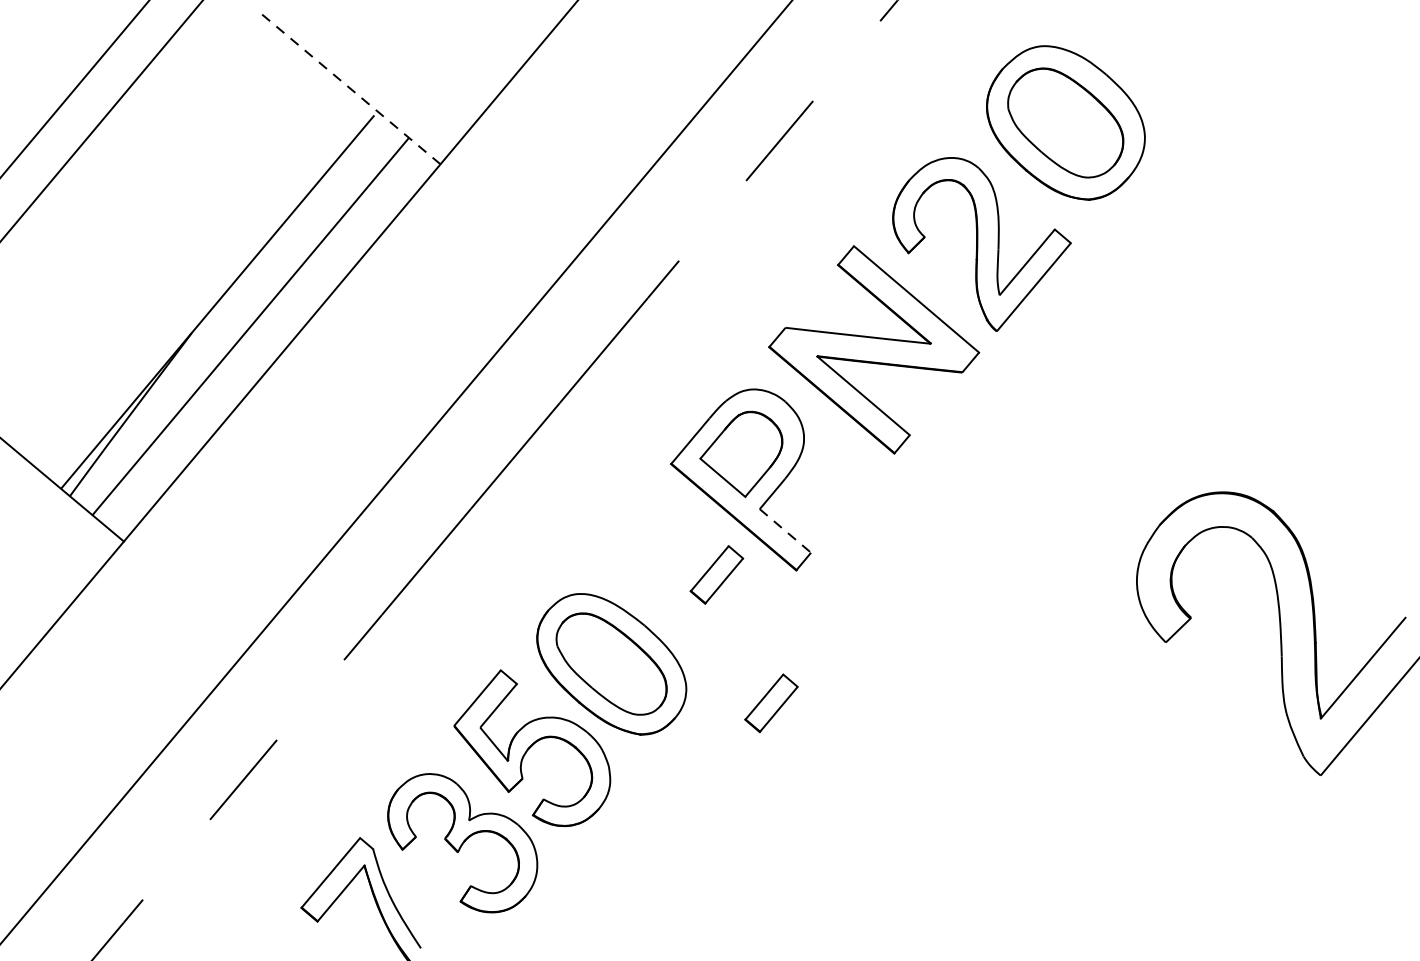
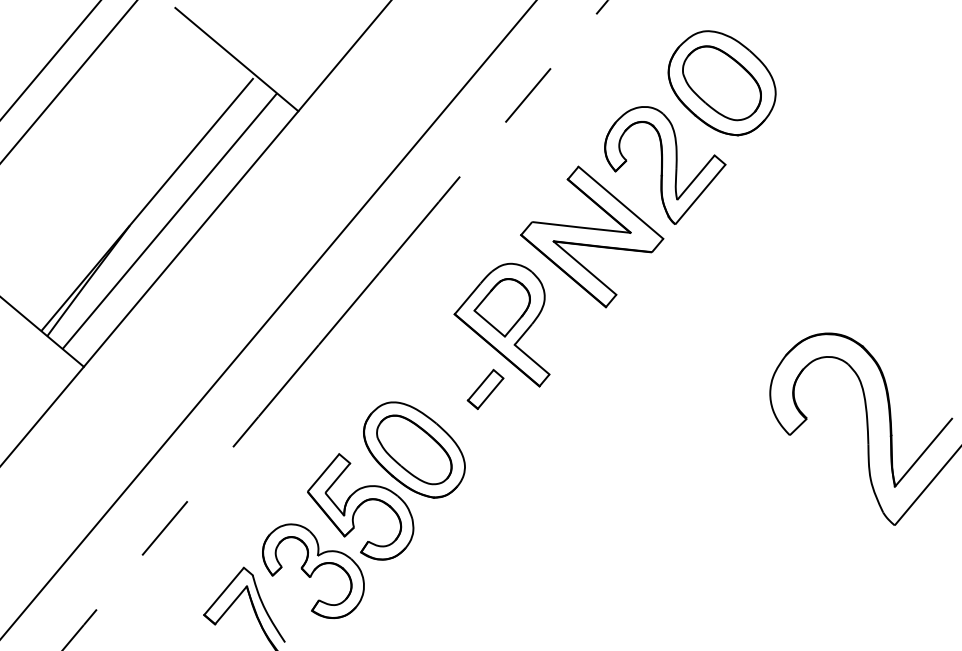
line: (349, 87) -> (236, 59), dashed -> solid
line: (786, 530) -> (532, 359), dashed -> solid
part: (771, 701) -> (522, 475), removed

